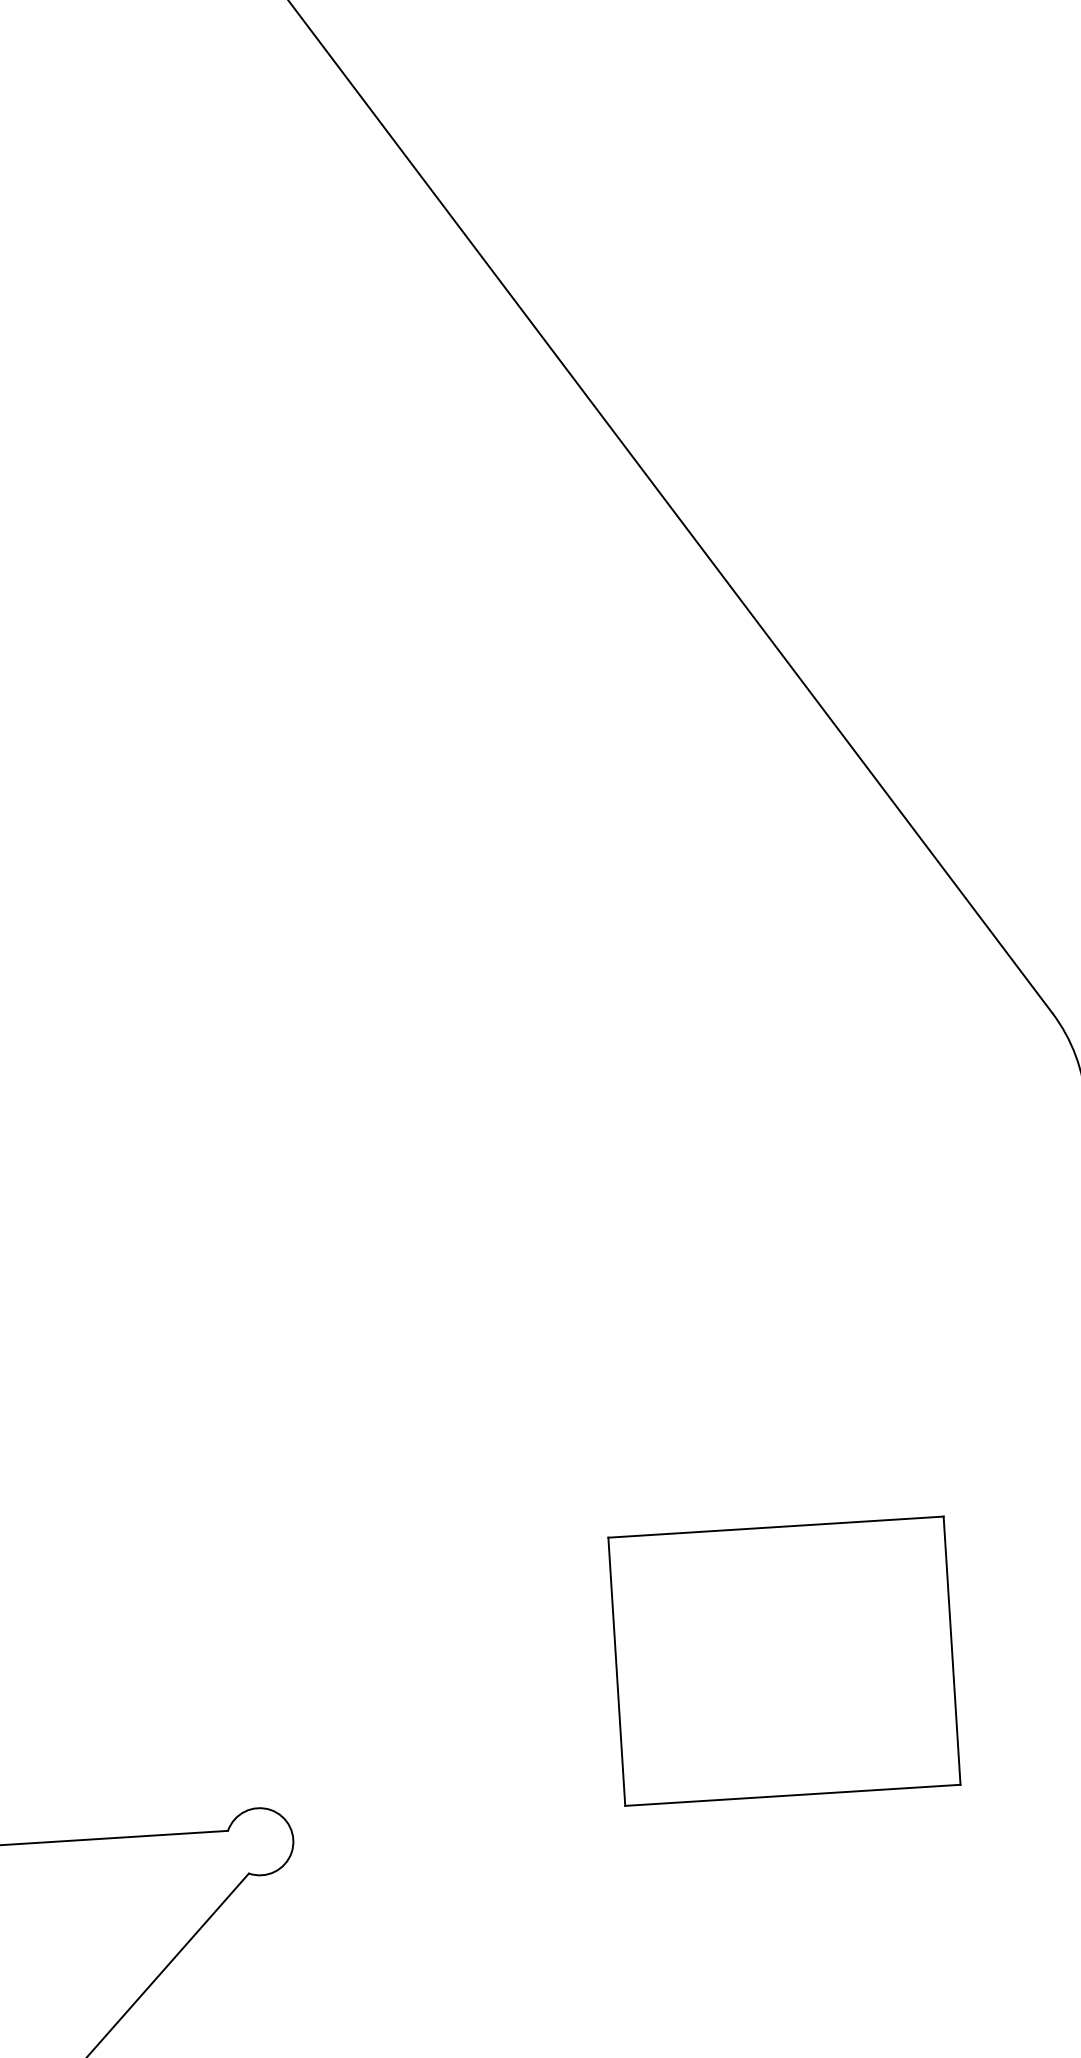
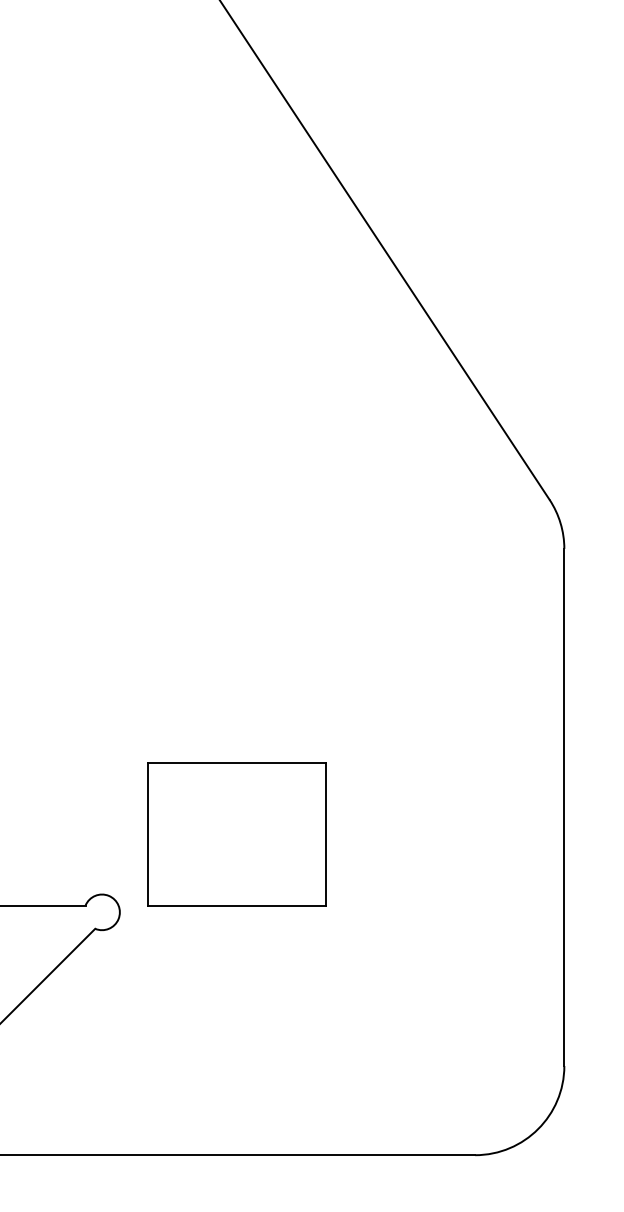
part: (783, 1661) -> (236, 834), moved

